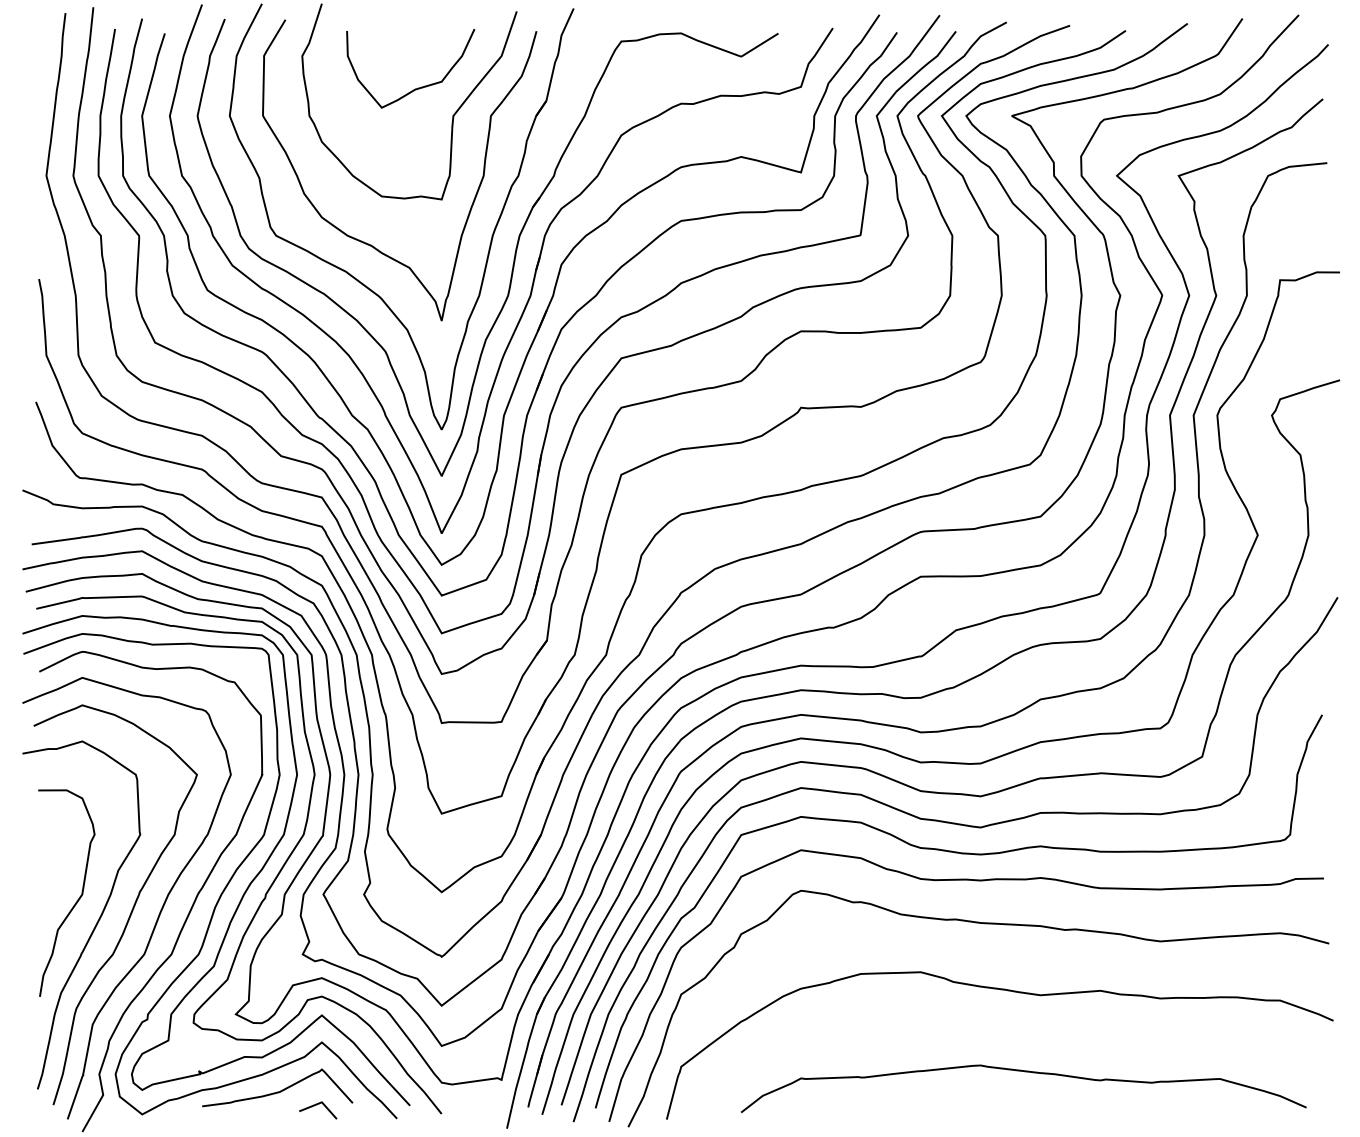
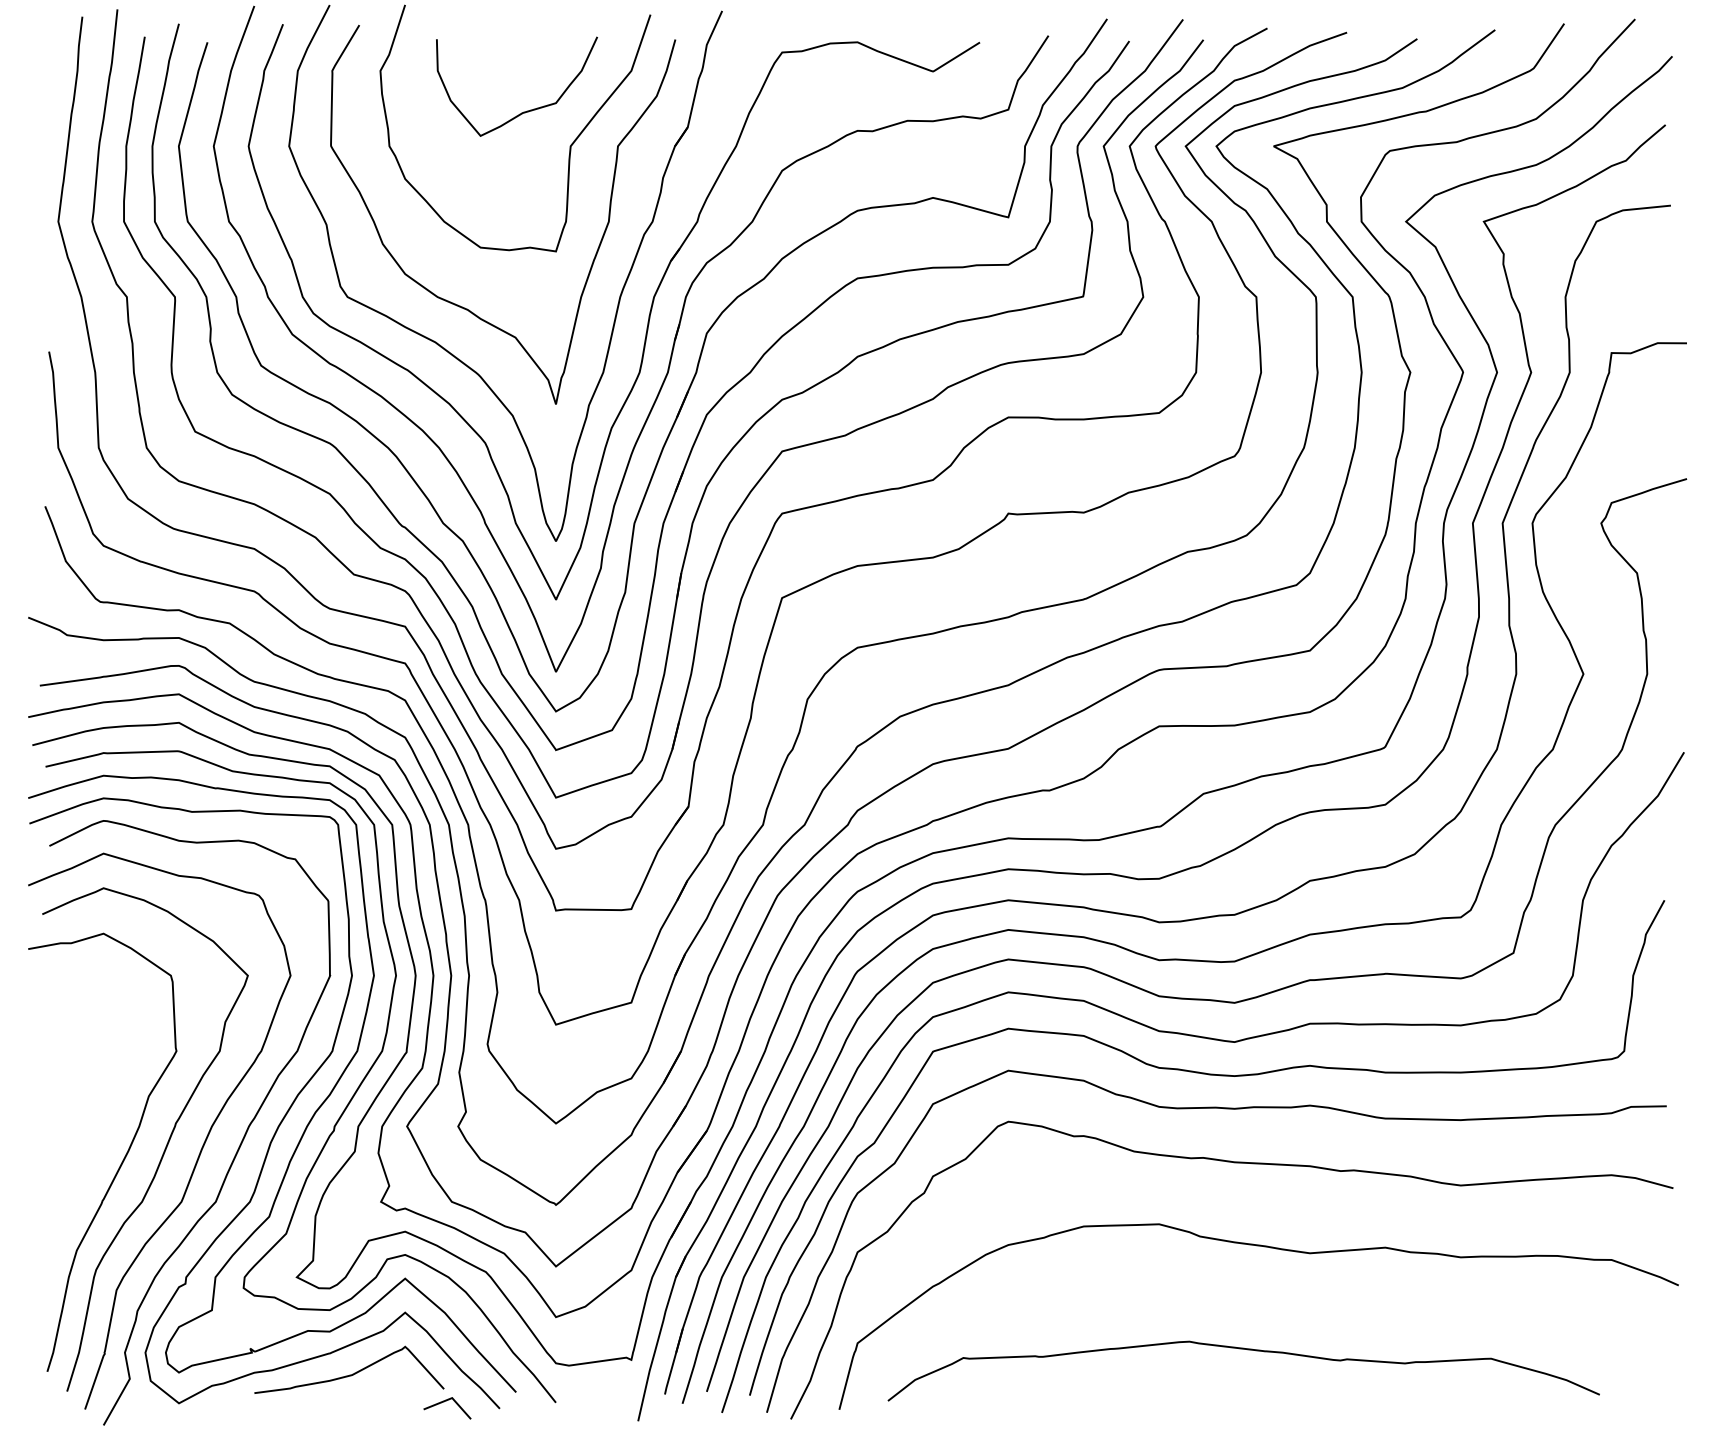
curve: (76, 900) -> (96, 1134), removed
curve: (1026, 1072) -> (1247, 1350), moved
line: (315, 1105) -> (444, 1402), moved

